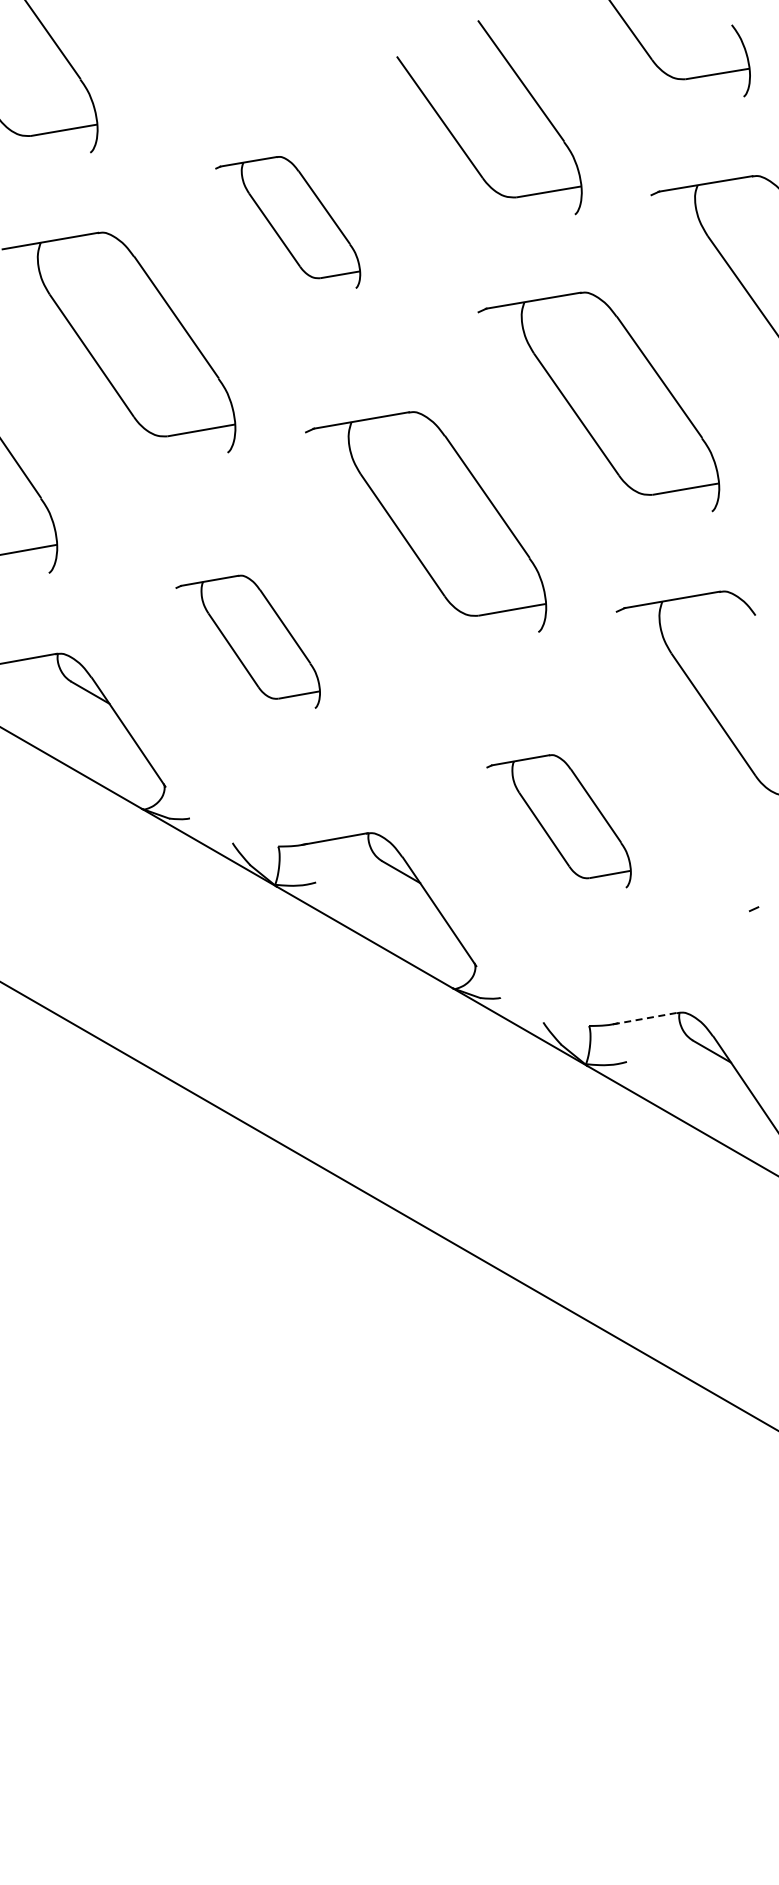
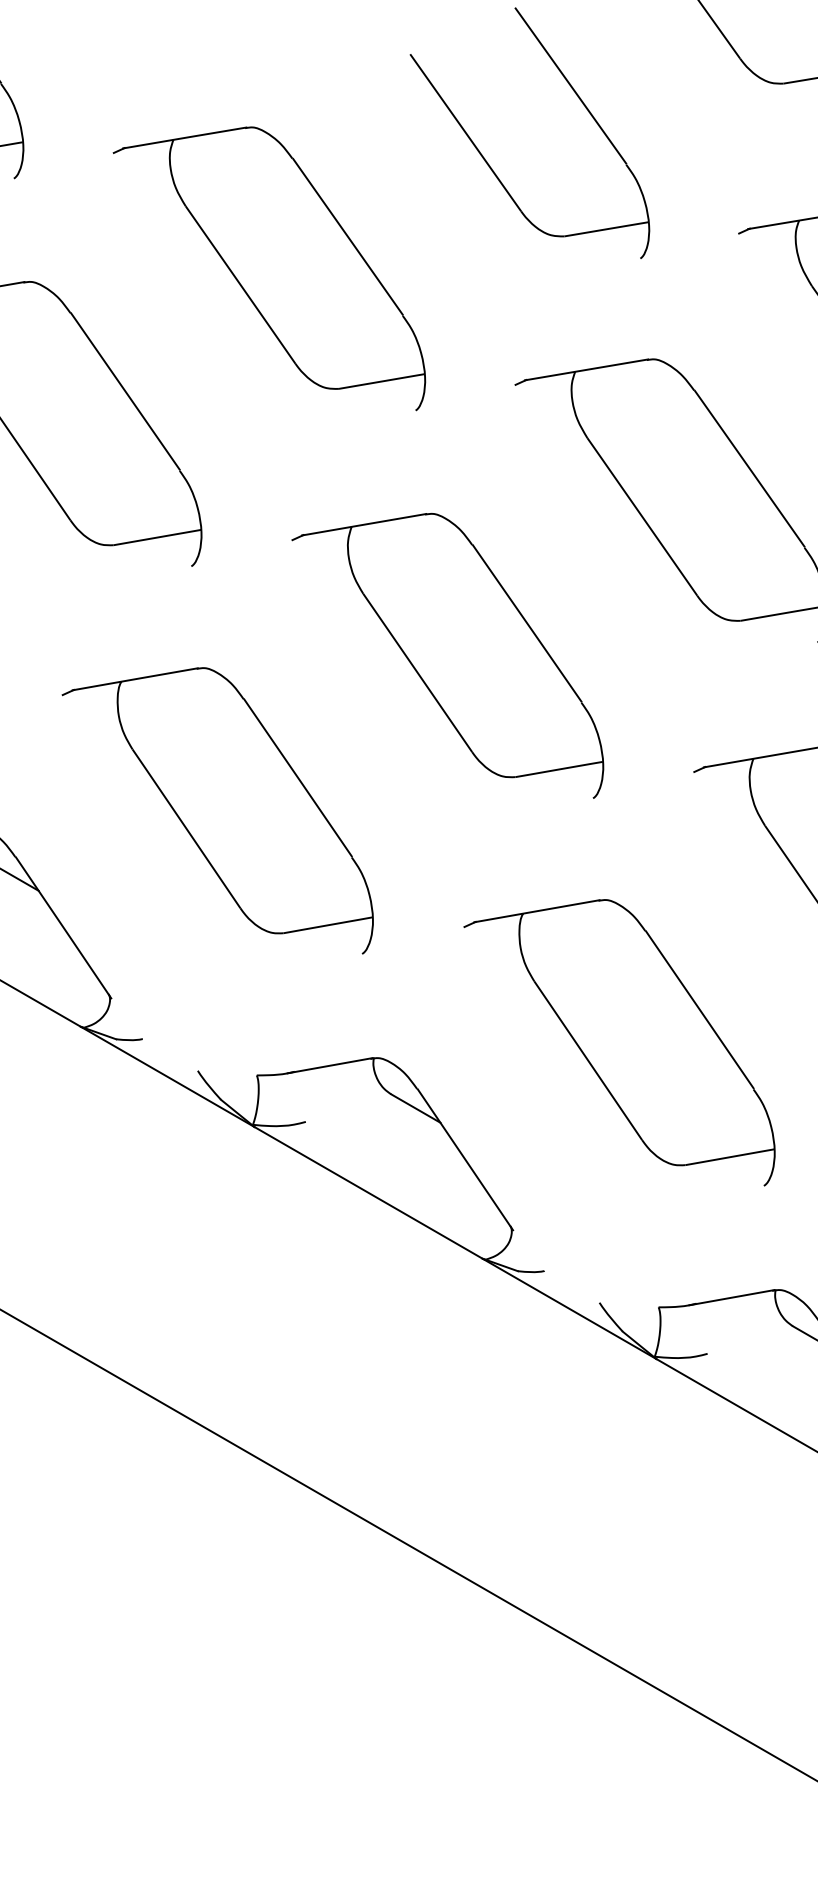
part: (287, 222) -> (268, 268), size x1.67
part: (247, 641) -> (217, 810), size x1.67
part: (558, 821) -> (619, 1043), size x1.67
line: (646, 1018) -> (732, 1297), dashed -> solid

